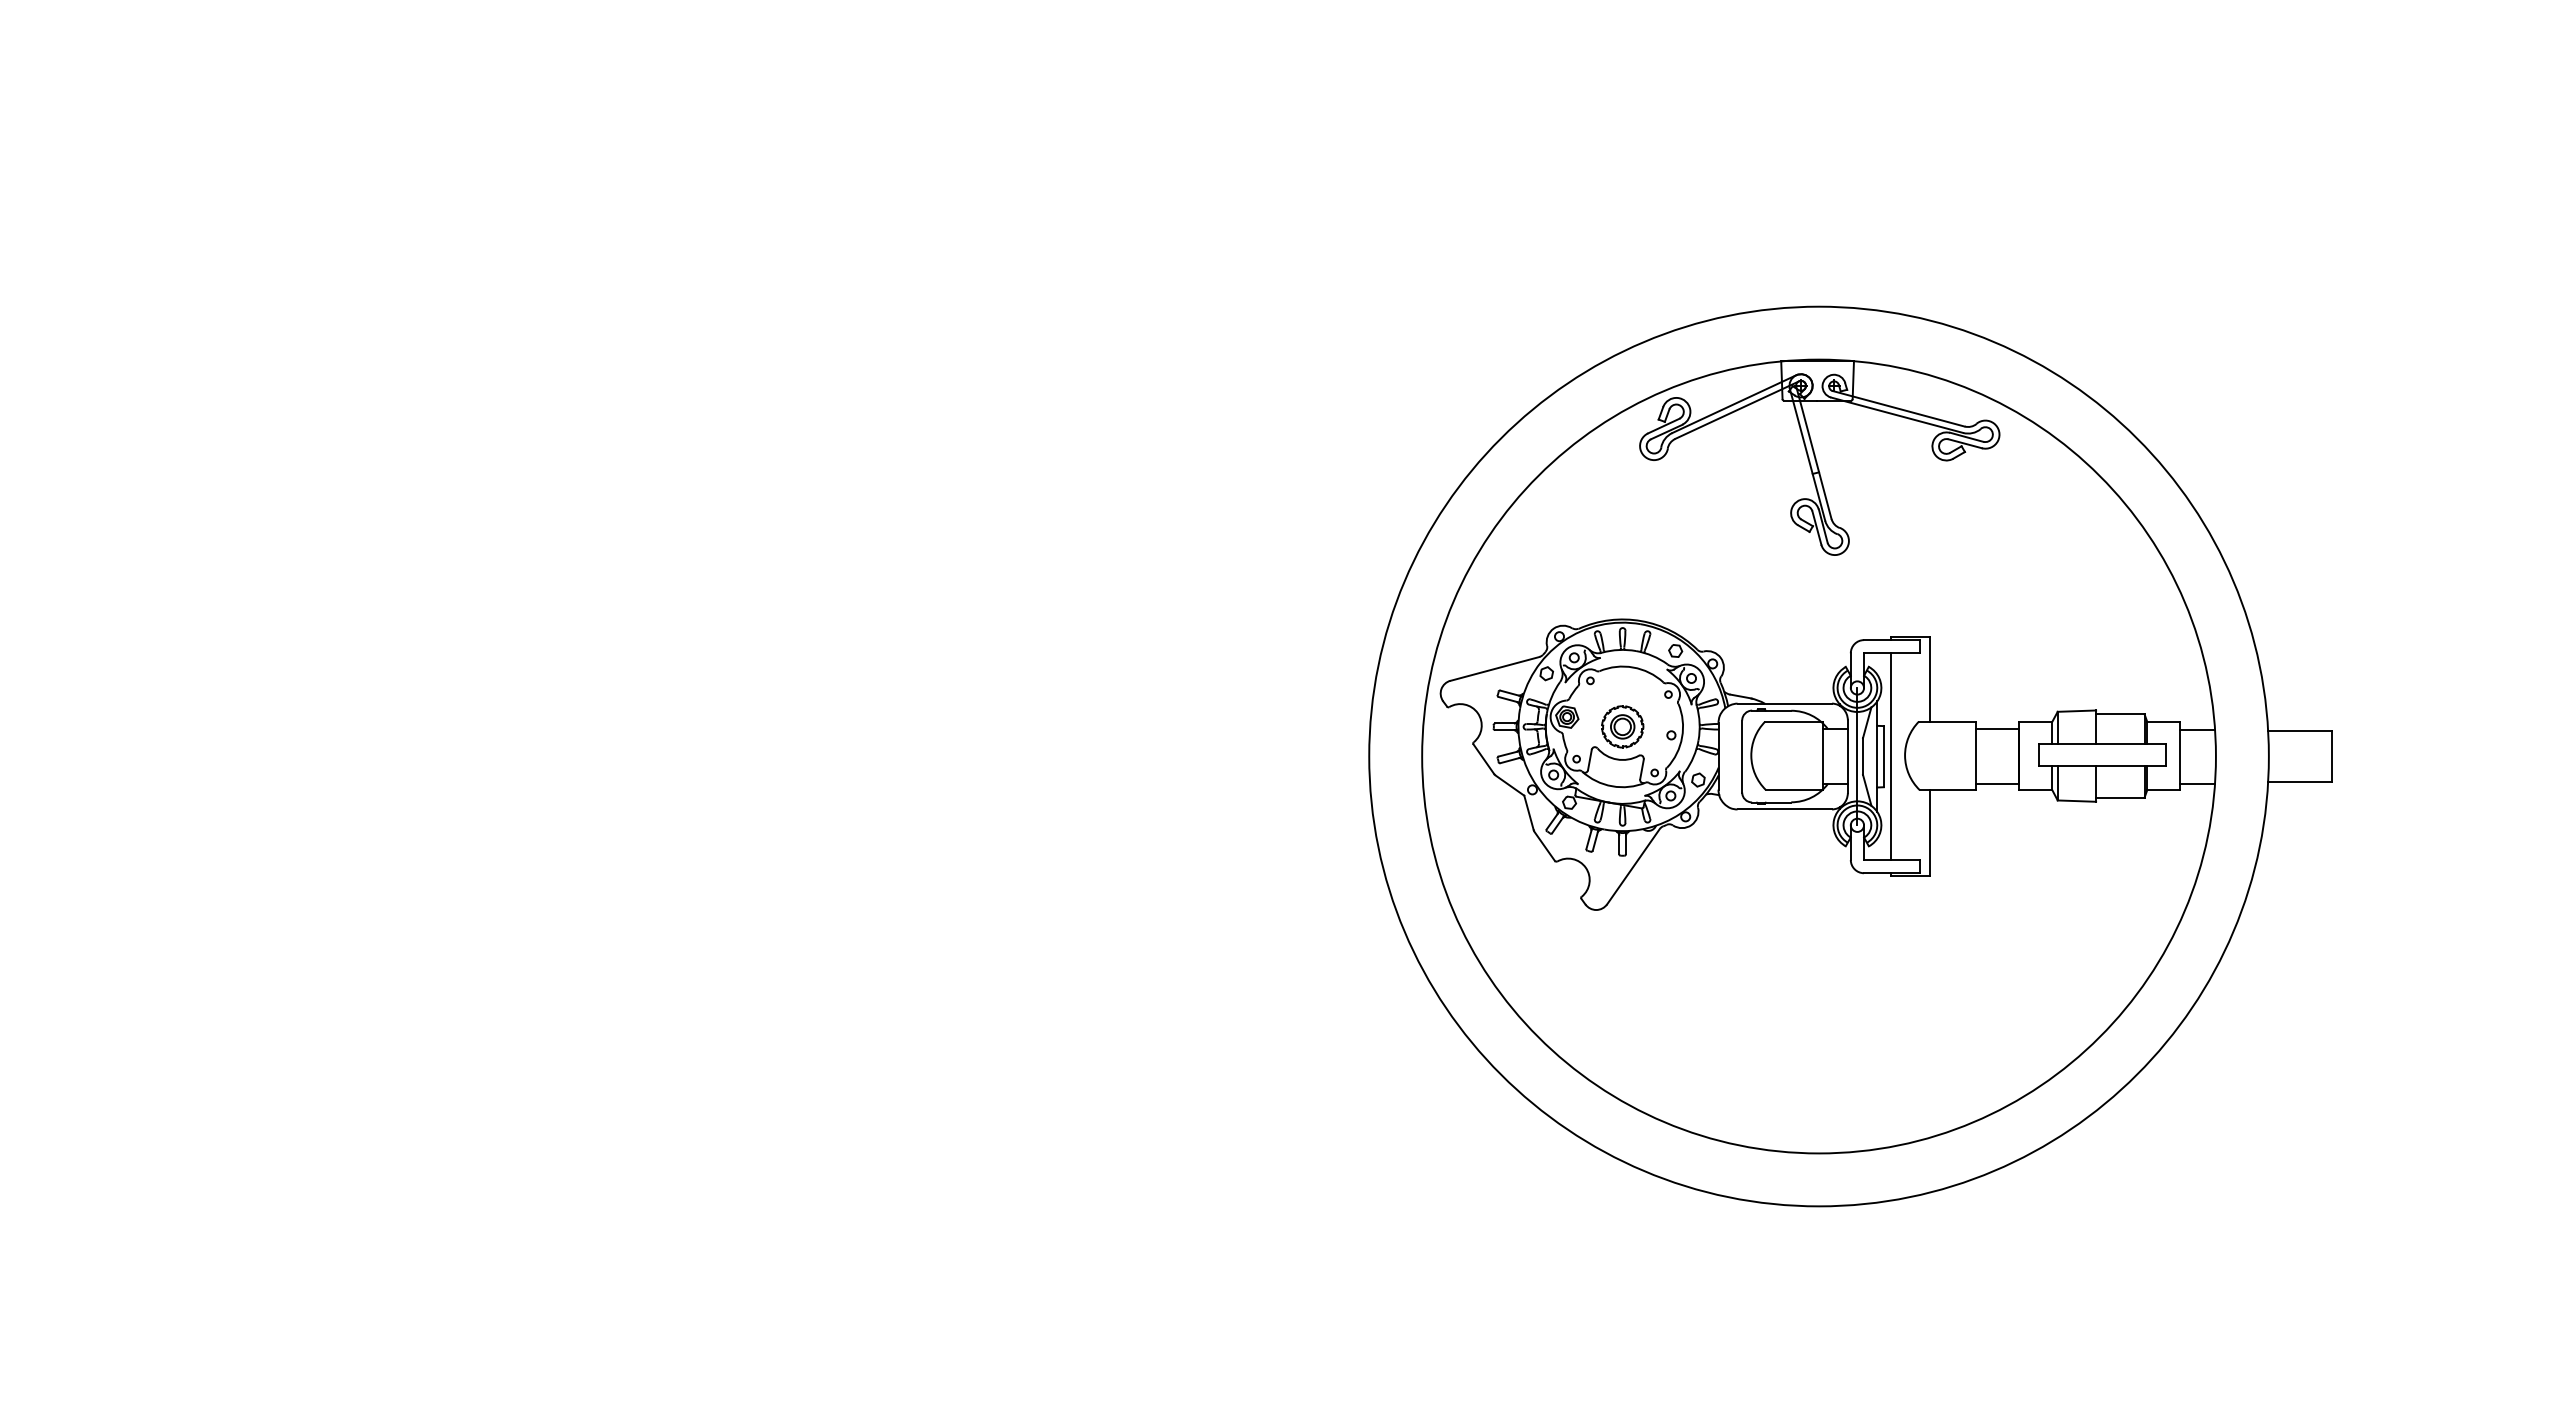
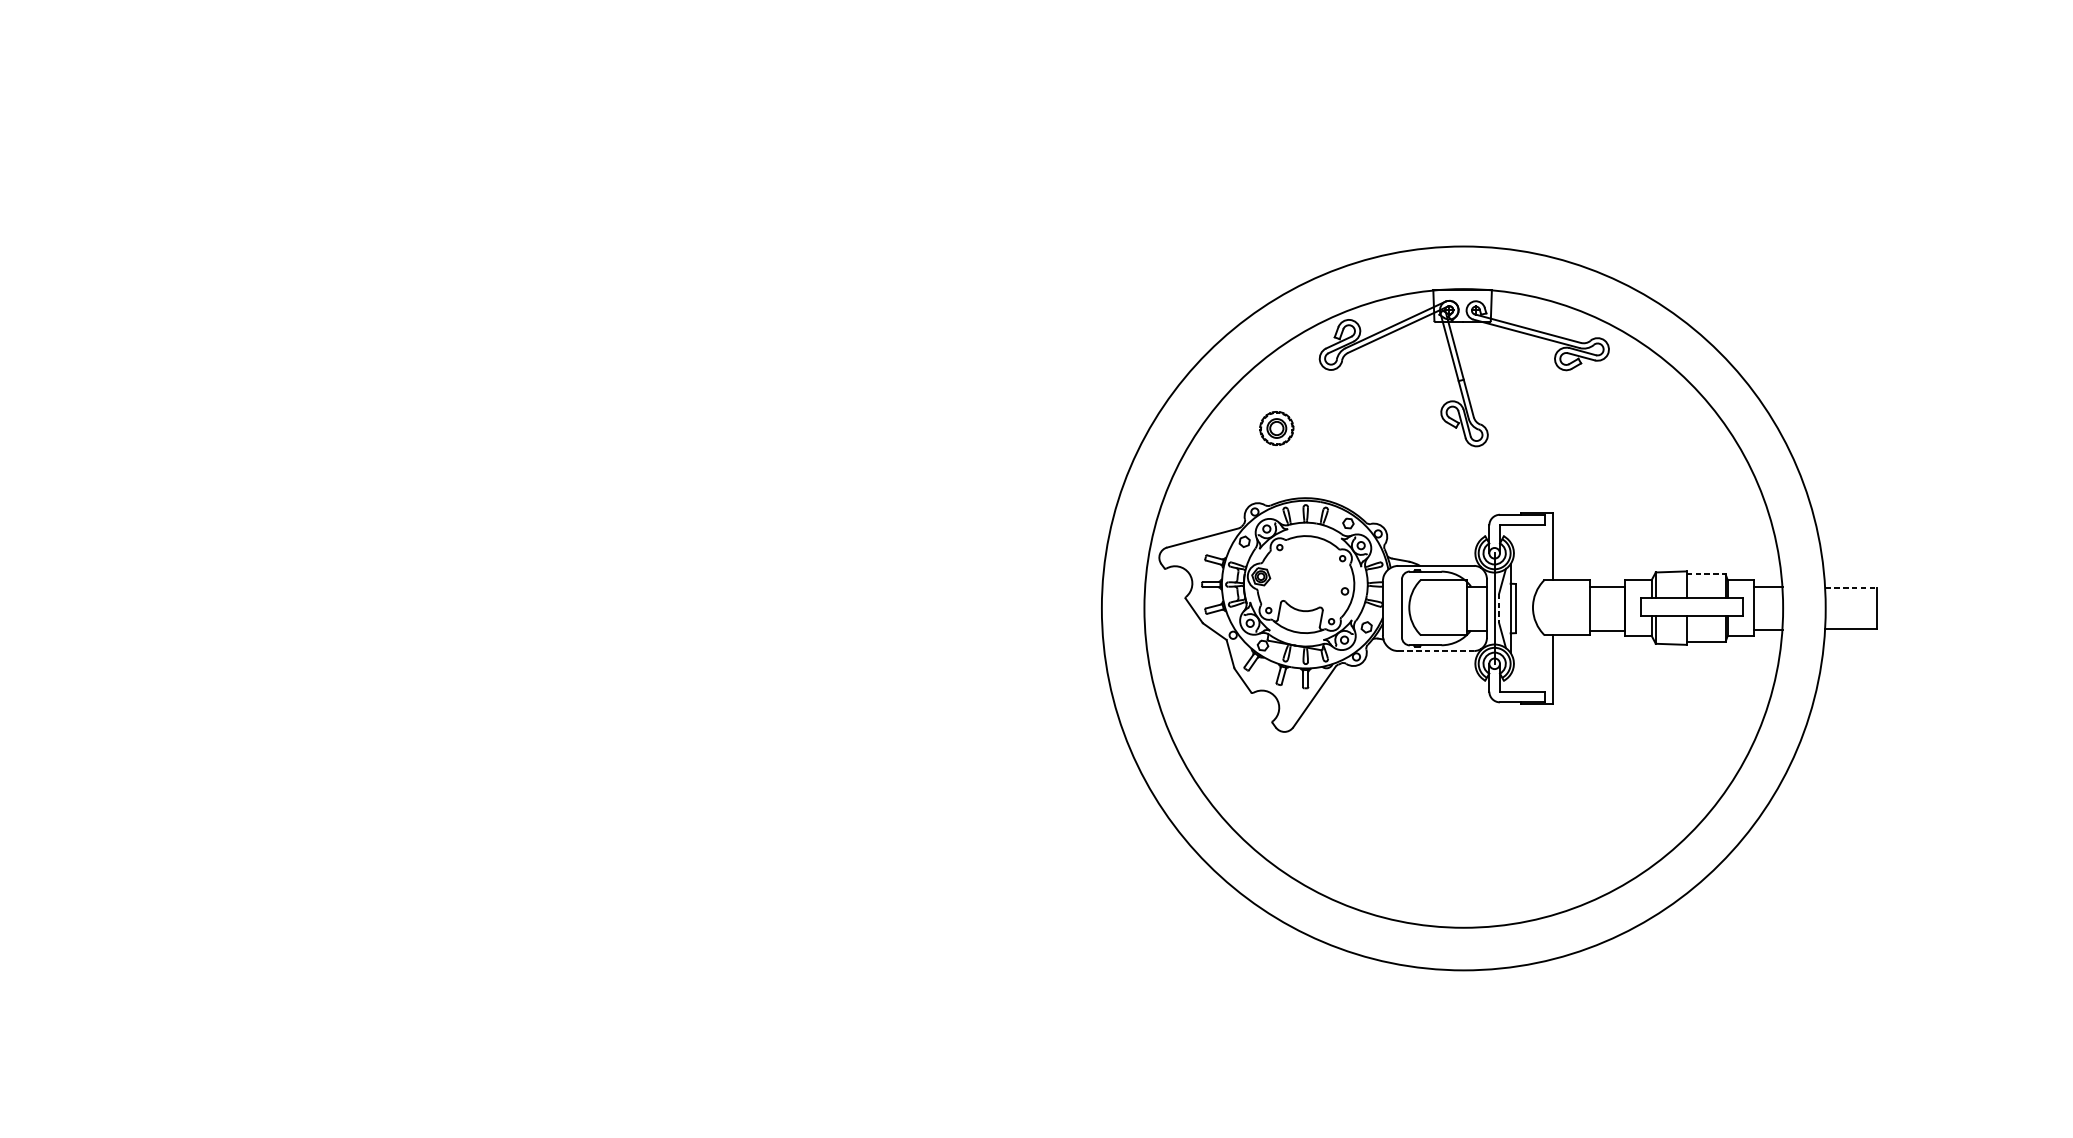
line: (2120, 714) -> (1706, 574), solid -> dashed
part: (1622, 726) -> (1276, 428), moved
line: (2300, 730) -> (1851, 587), solid -> dashed
line: (1890, 756) -> (1521, 608), removed
line: (1862, 757) -> (1498, 609), solid -> dashed
line: (1785, 809) -> (1436, 651), solid -> dashed

